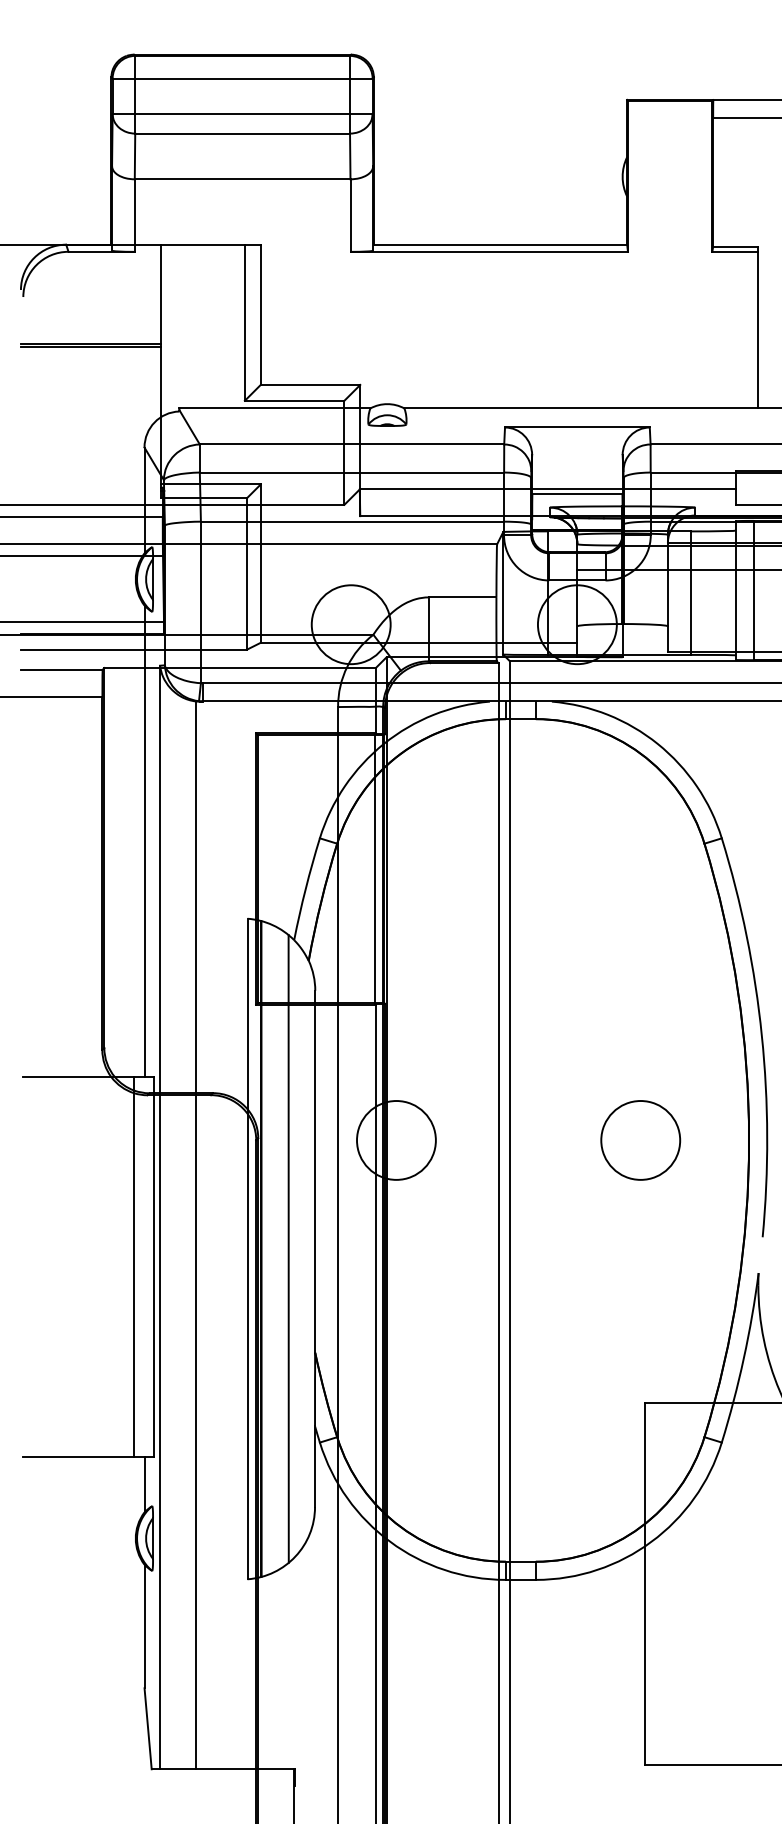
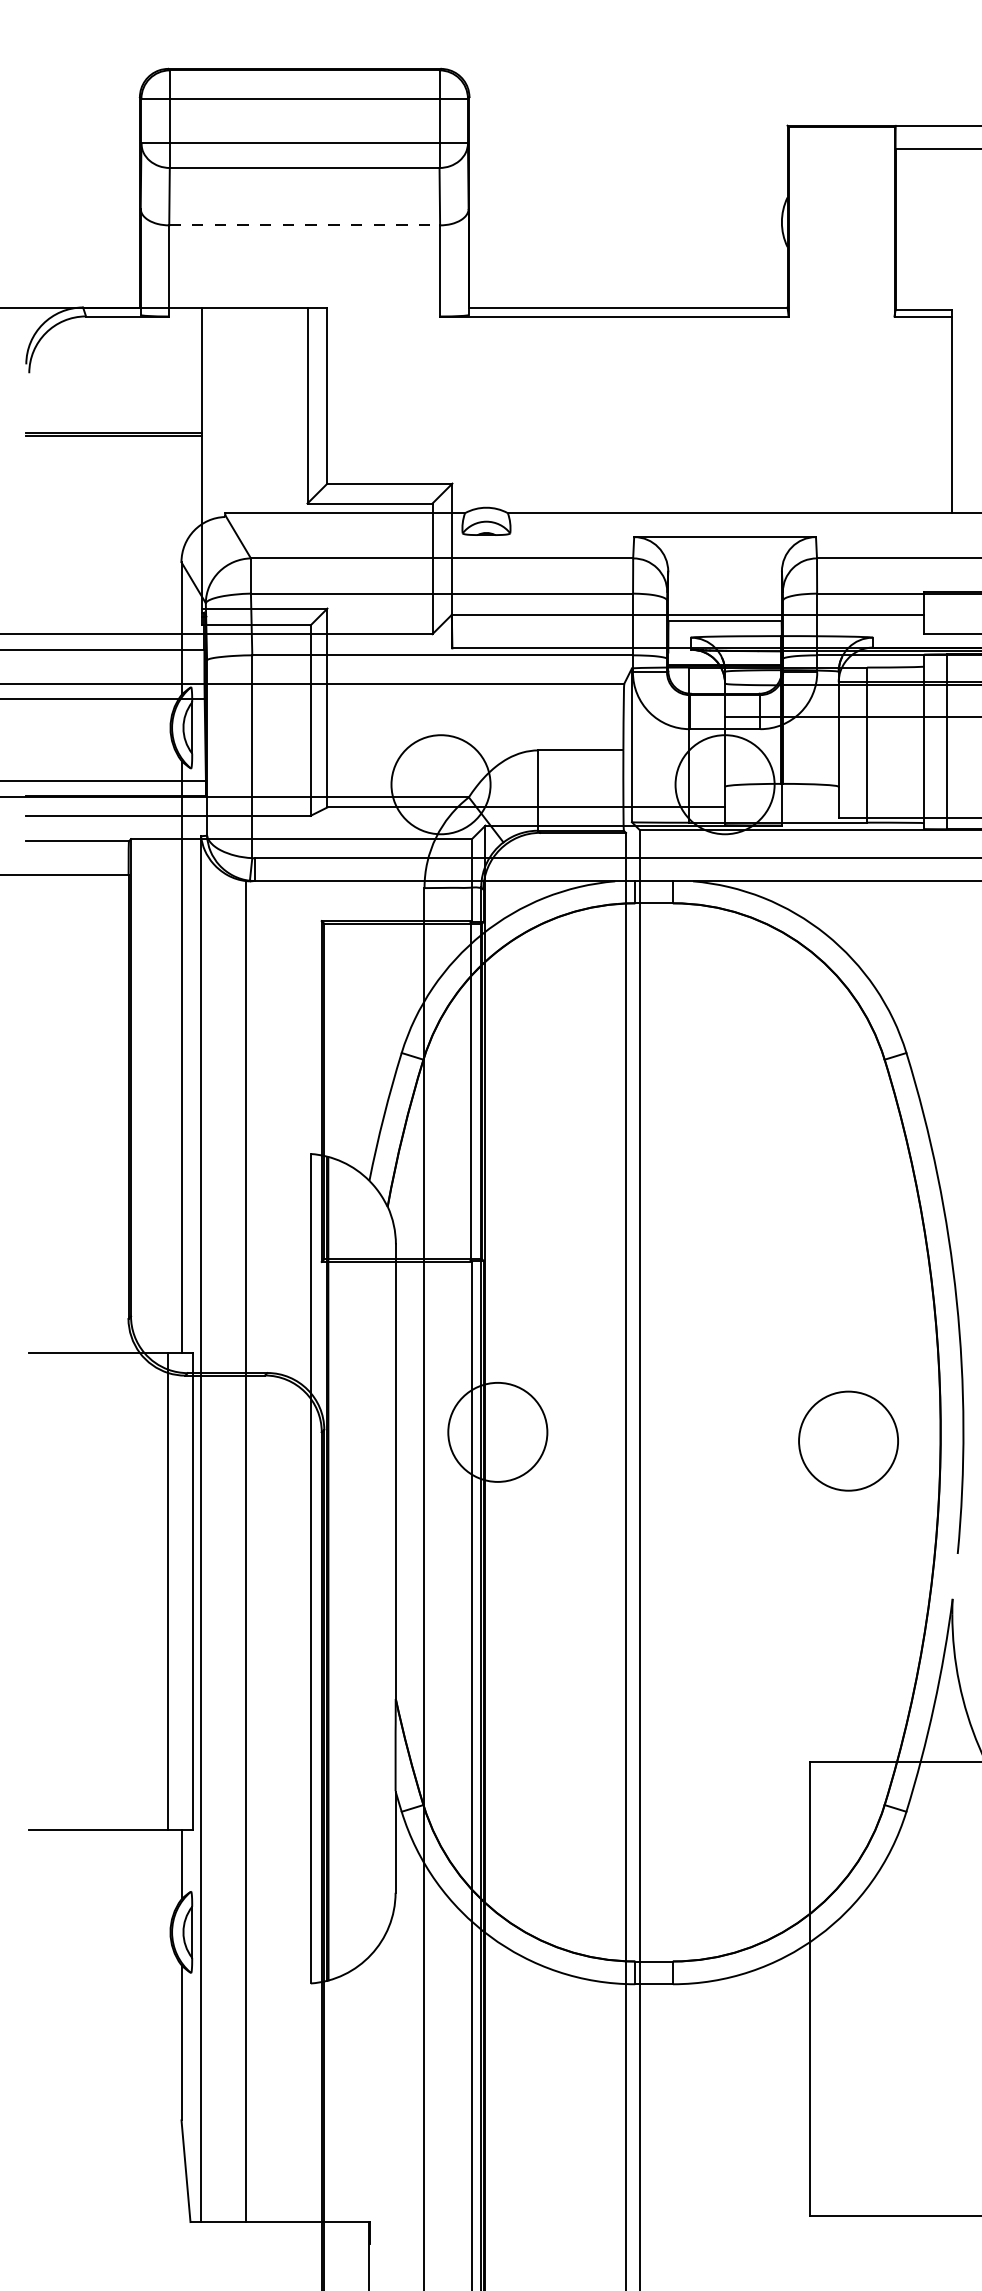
line: (242, 179) -> (304, 225), solid -> dashed
circle: (640, 1140) -> (848, 1441), moved
line: (288, 1248) -> (362, 1568), removed

